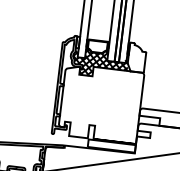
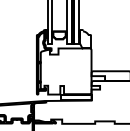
hatch: (100, 63) -> (62, 45), removed

